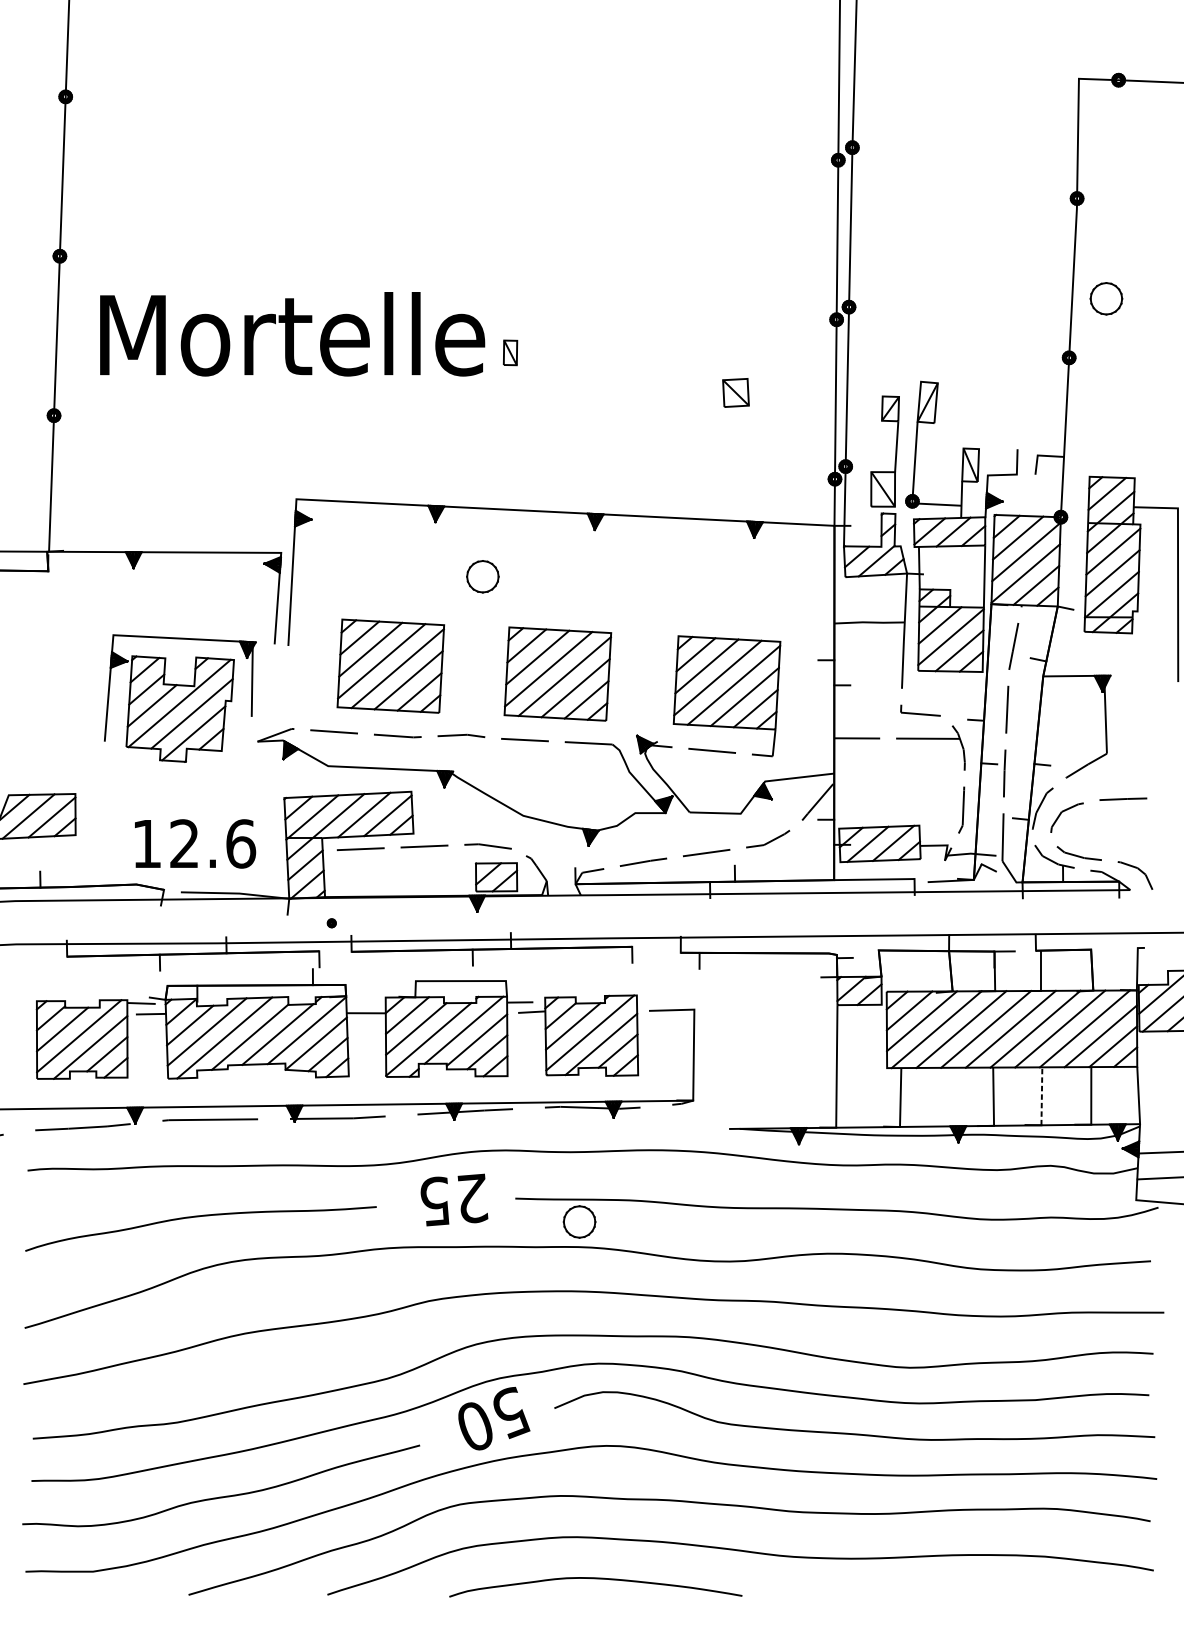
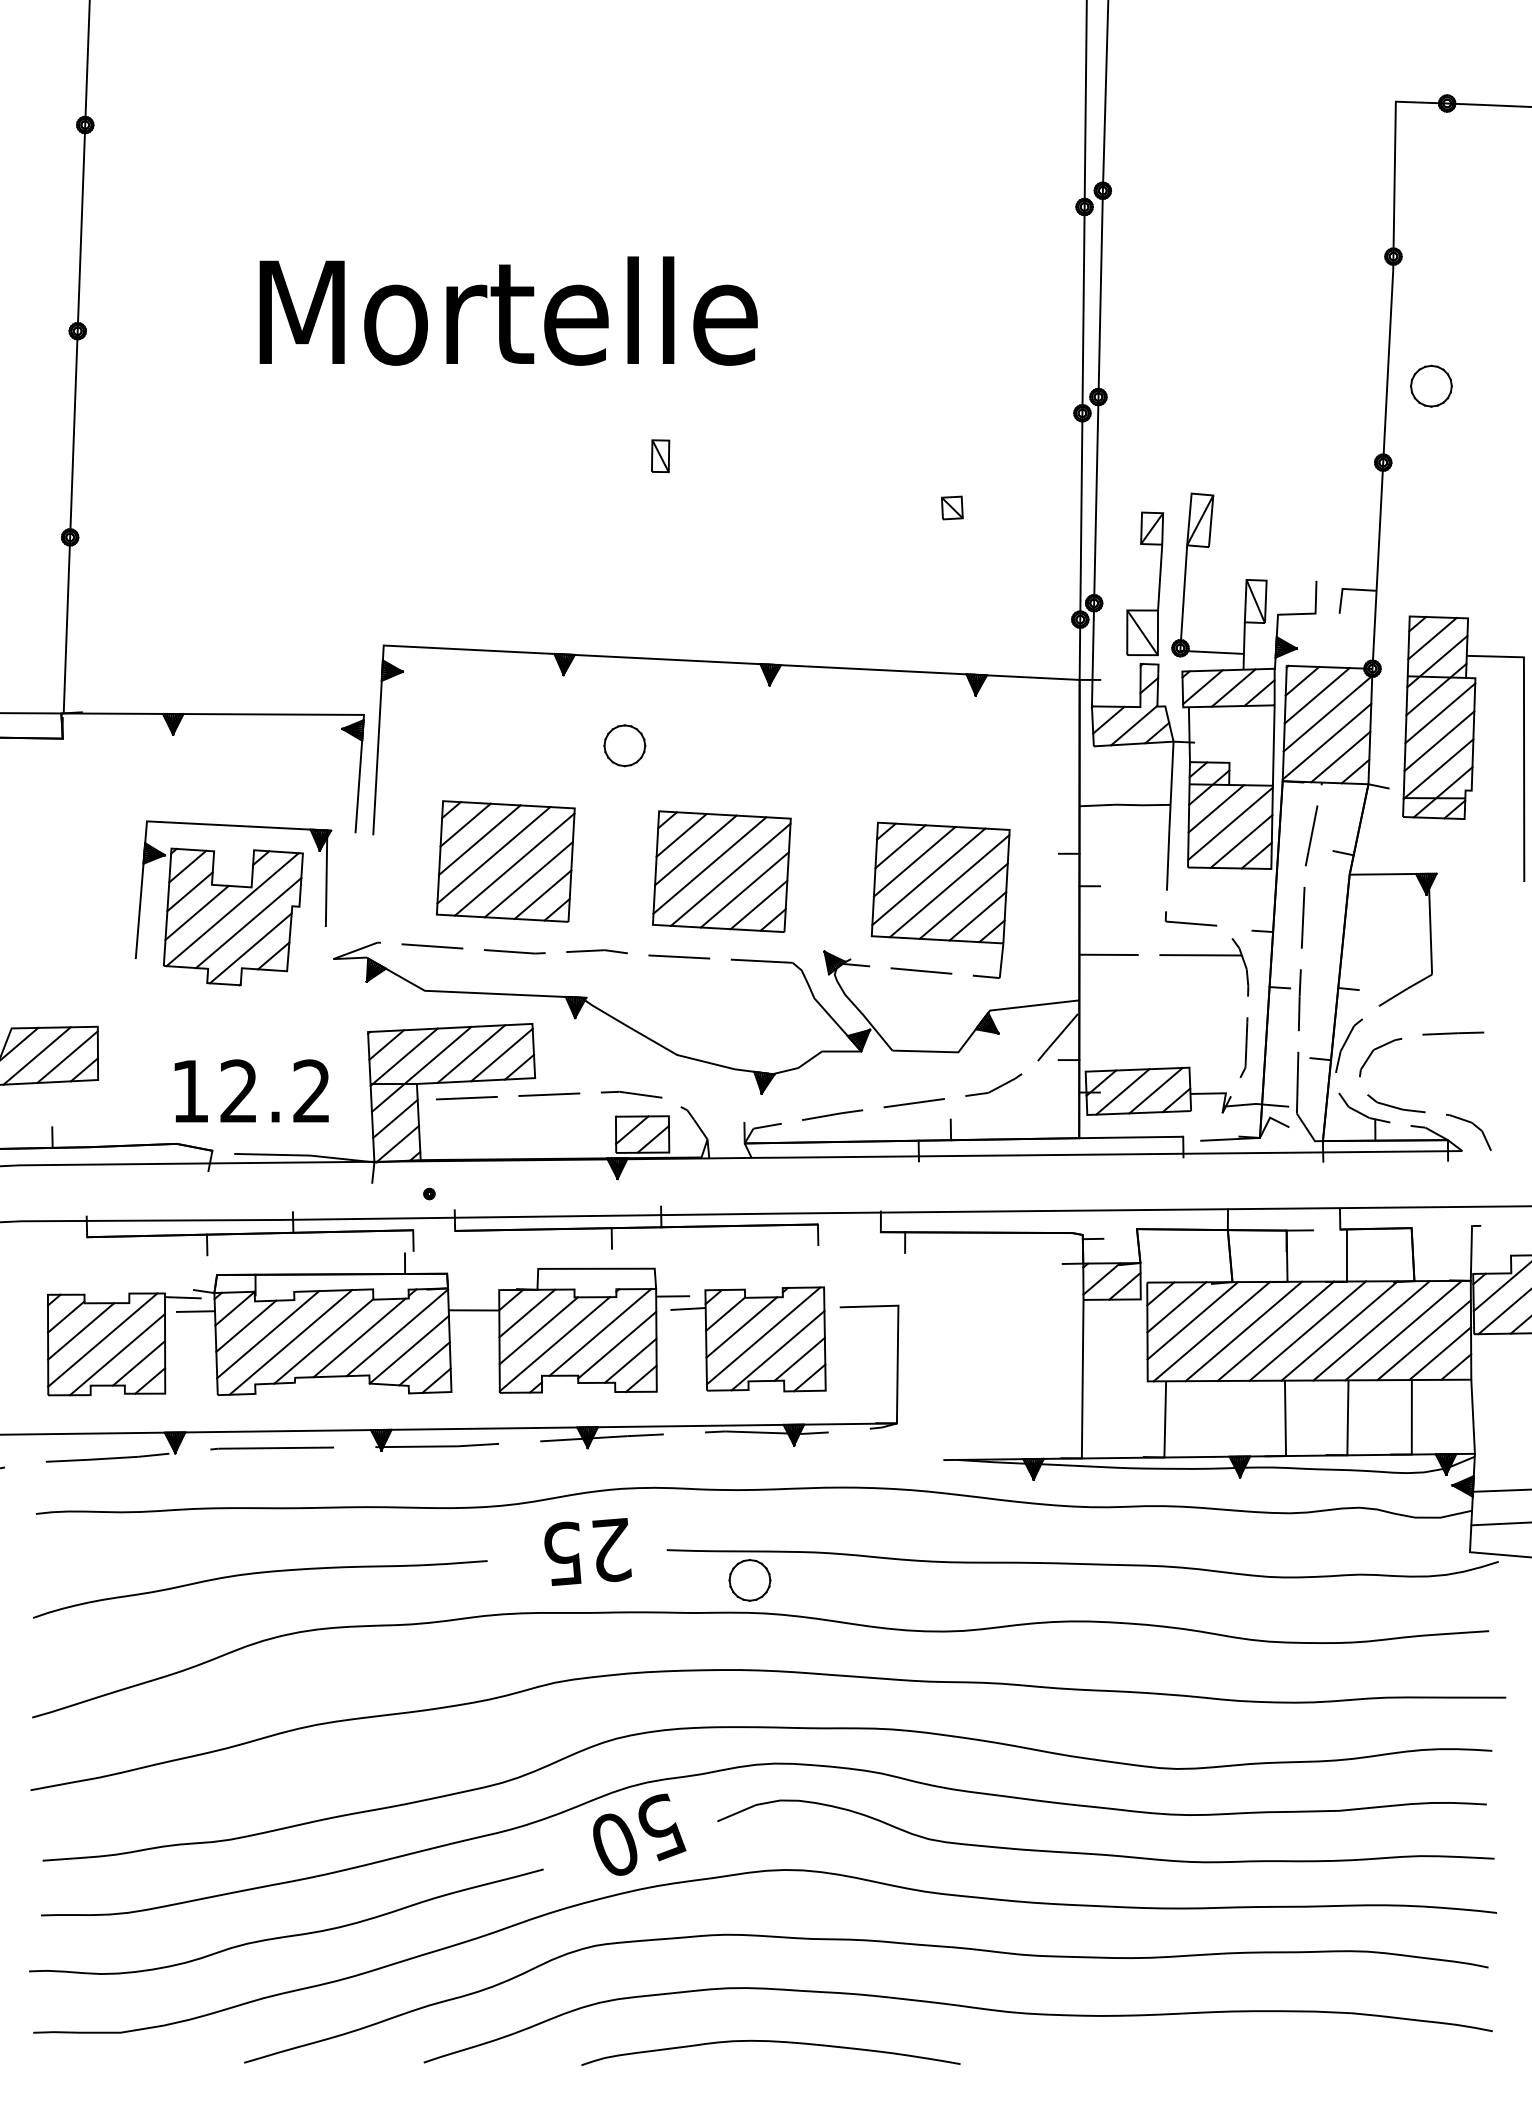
text: (292, 333) -> (508, 310), moved
part: (736, 392) -> (952, 507), size x0.62
text: (241, 844) -> (312, 1091), 12.6 -> 12.2
line: (1041, 1096) -> (1347, 1417), dashed -> solid

